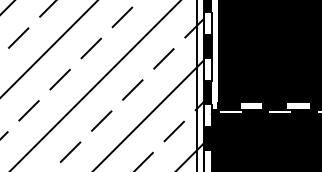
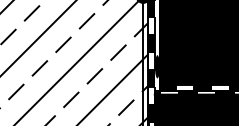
fill: (215, 77) -> (157, 66), added

